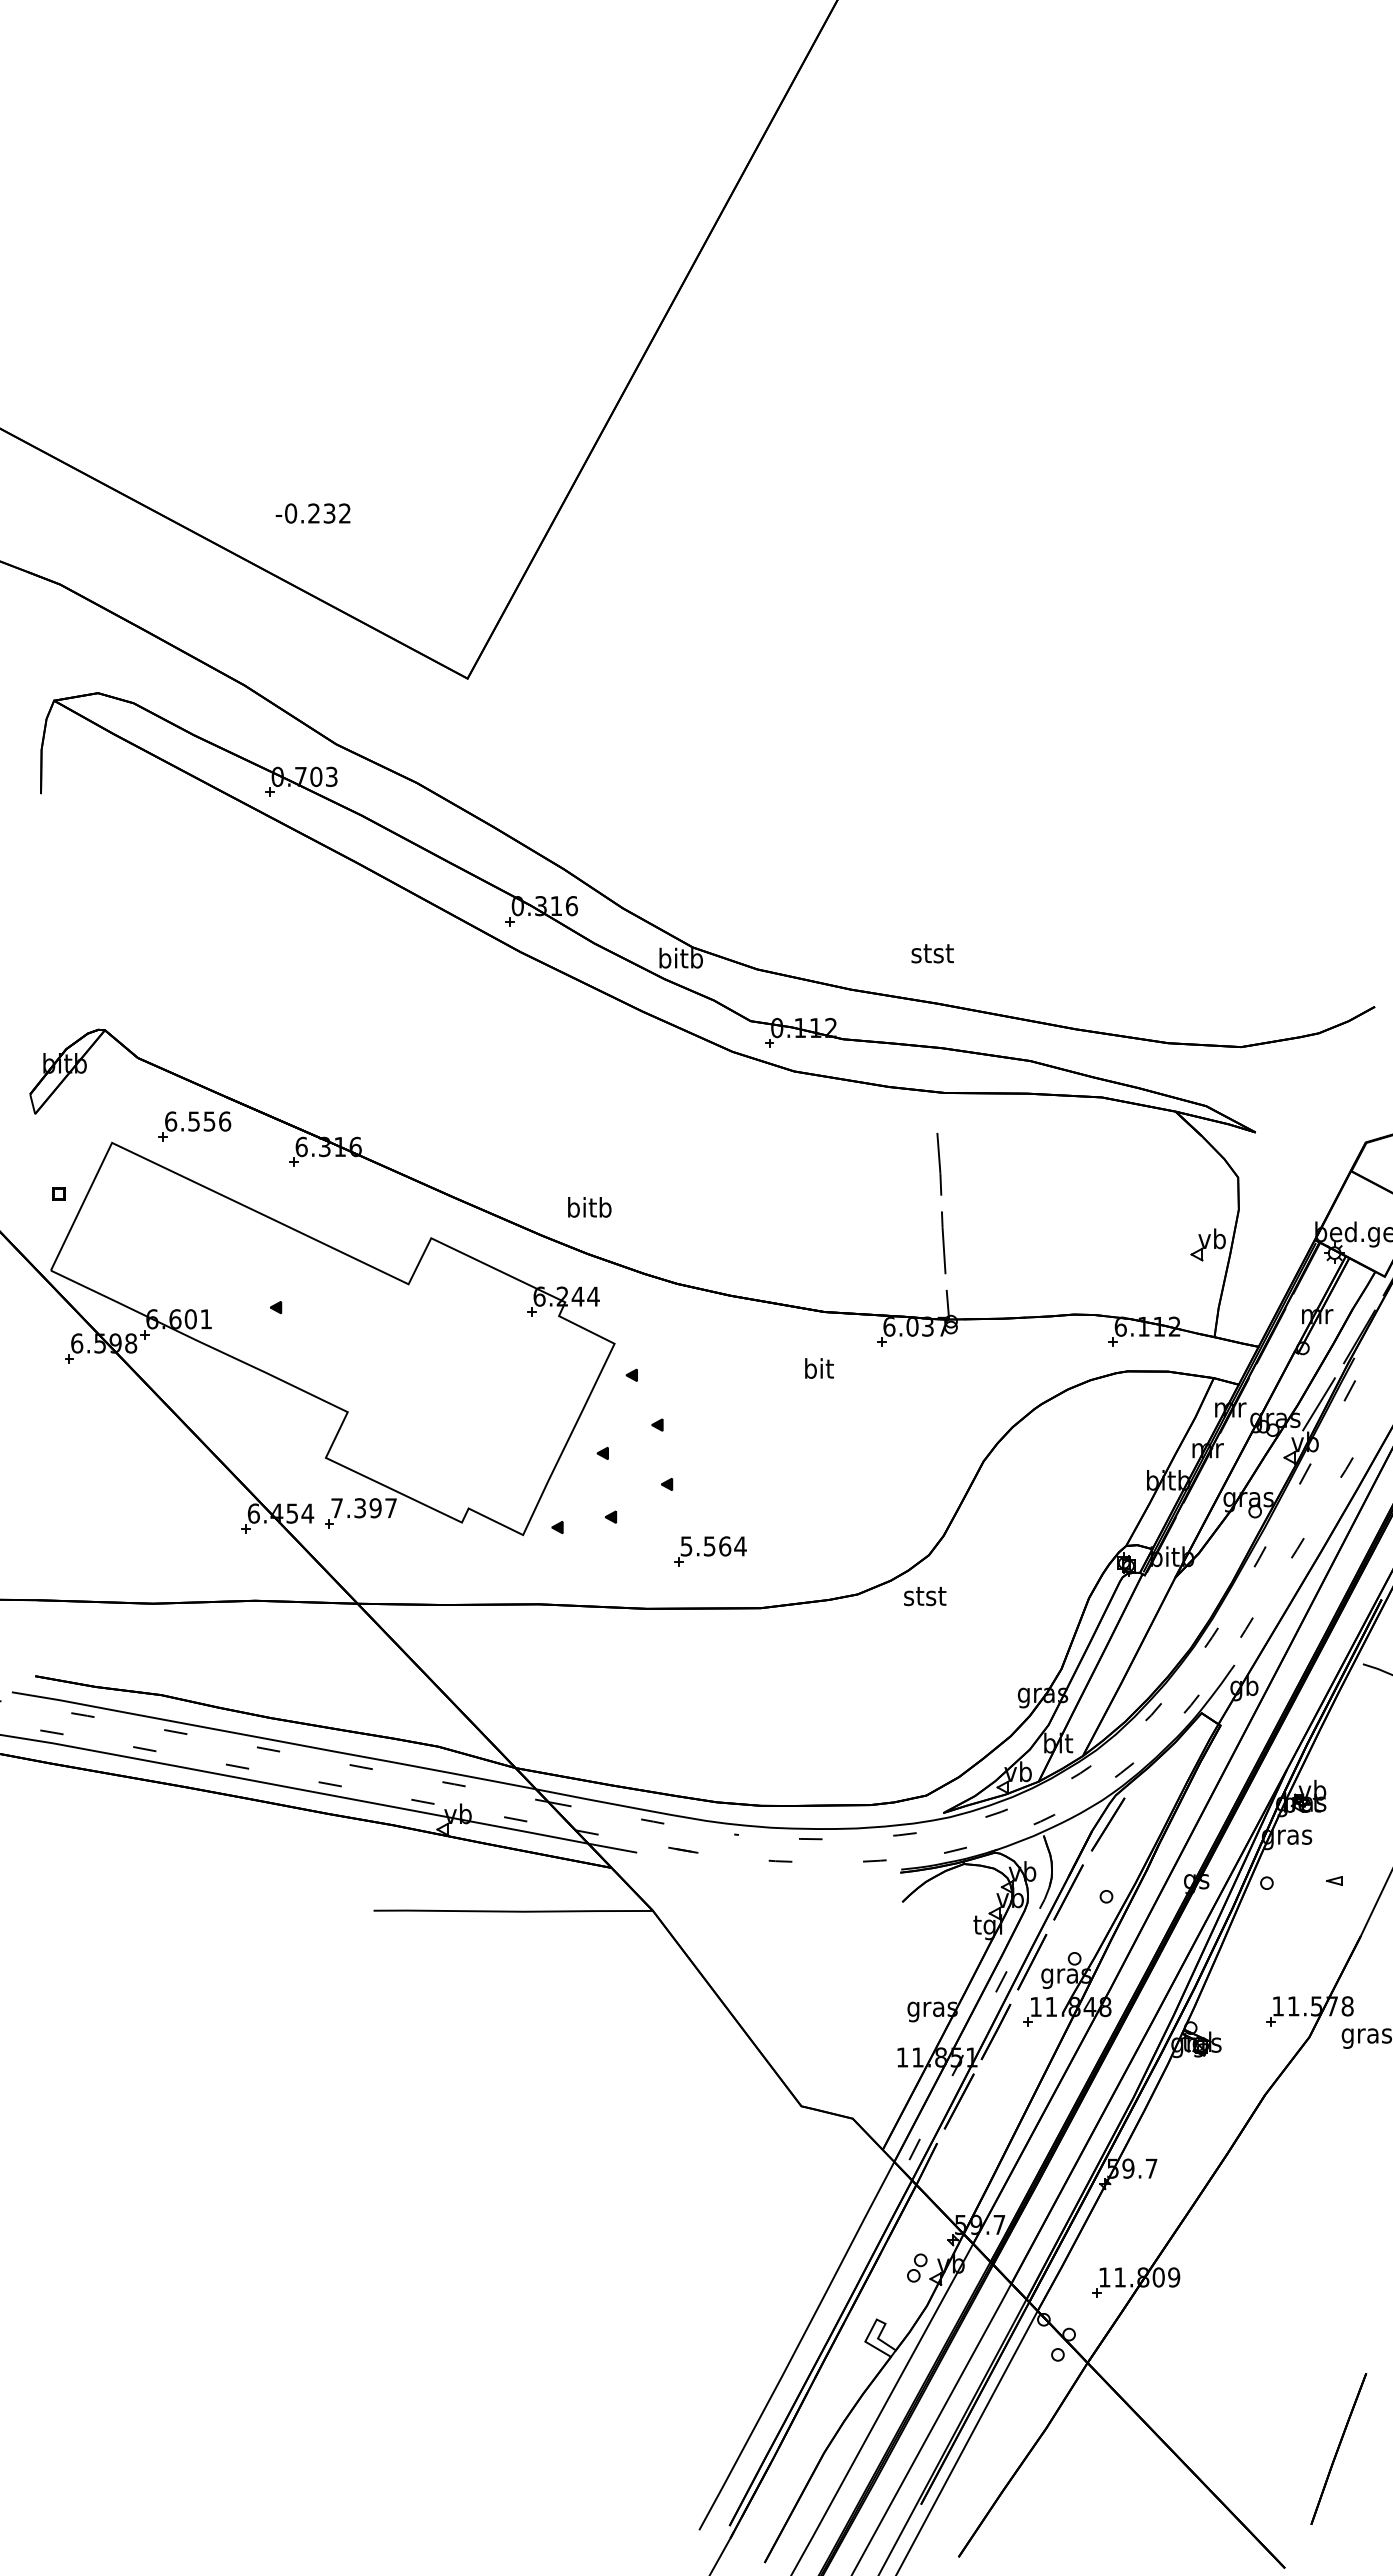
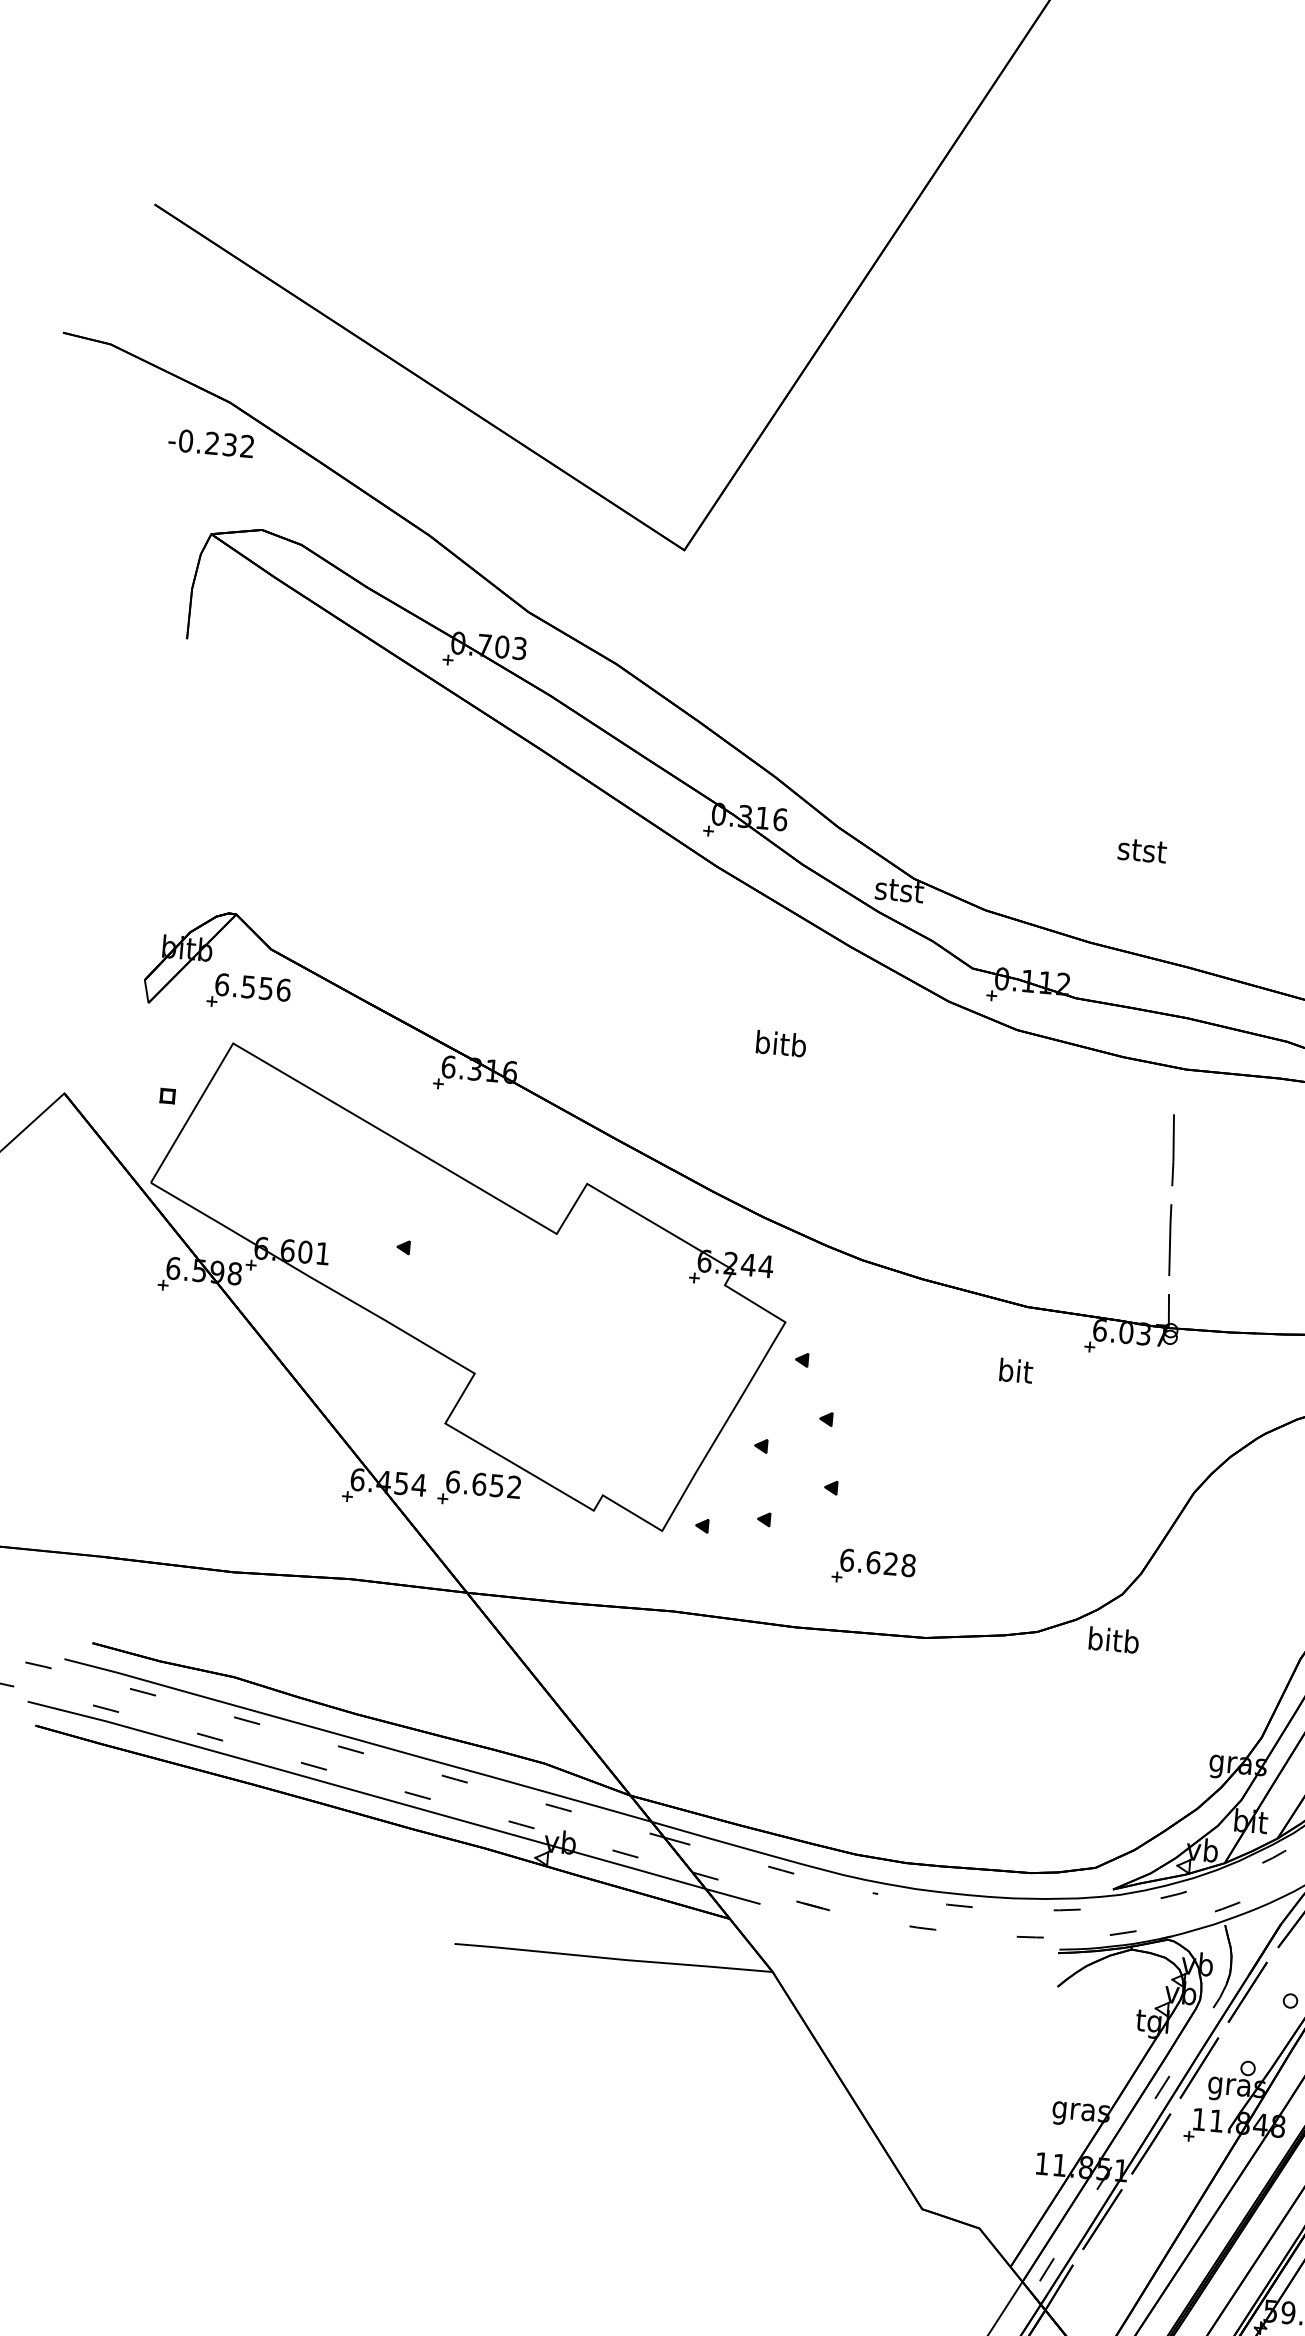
text: (312, 513) -> (210, 443), moved
text: (932, 953) -> (1142, 850), moved
text: (680, 957) -> (898, 888), bitb -> stst
part: (194, 1126) -> (248, 992), moved
text: (589, 1207) -> (781, 1043), moved
text: (363, 1508) -> (483, 1484), 7.397 -> 6.652
text: (713, 1546) -> (877, 1563), 5.564 -> 6.628
text: (924, 1595) -> (1113, 1639), stst -> bitb

